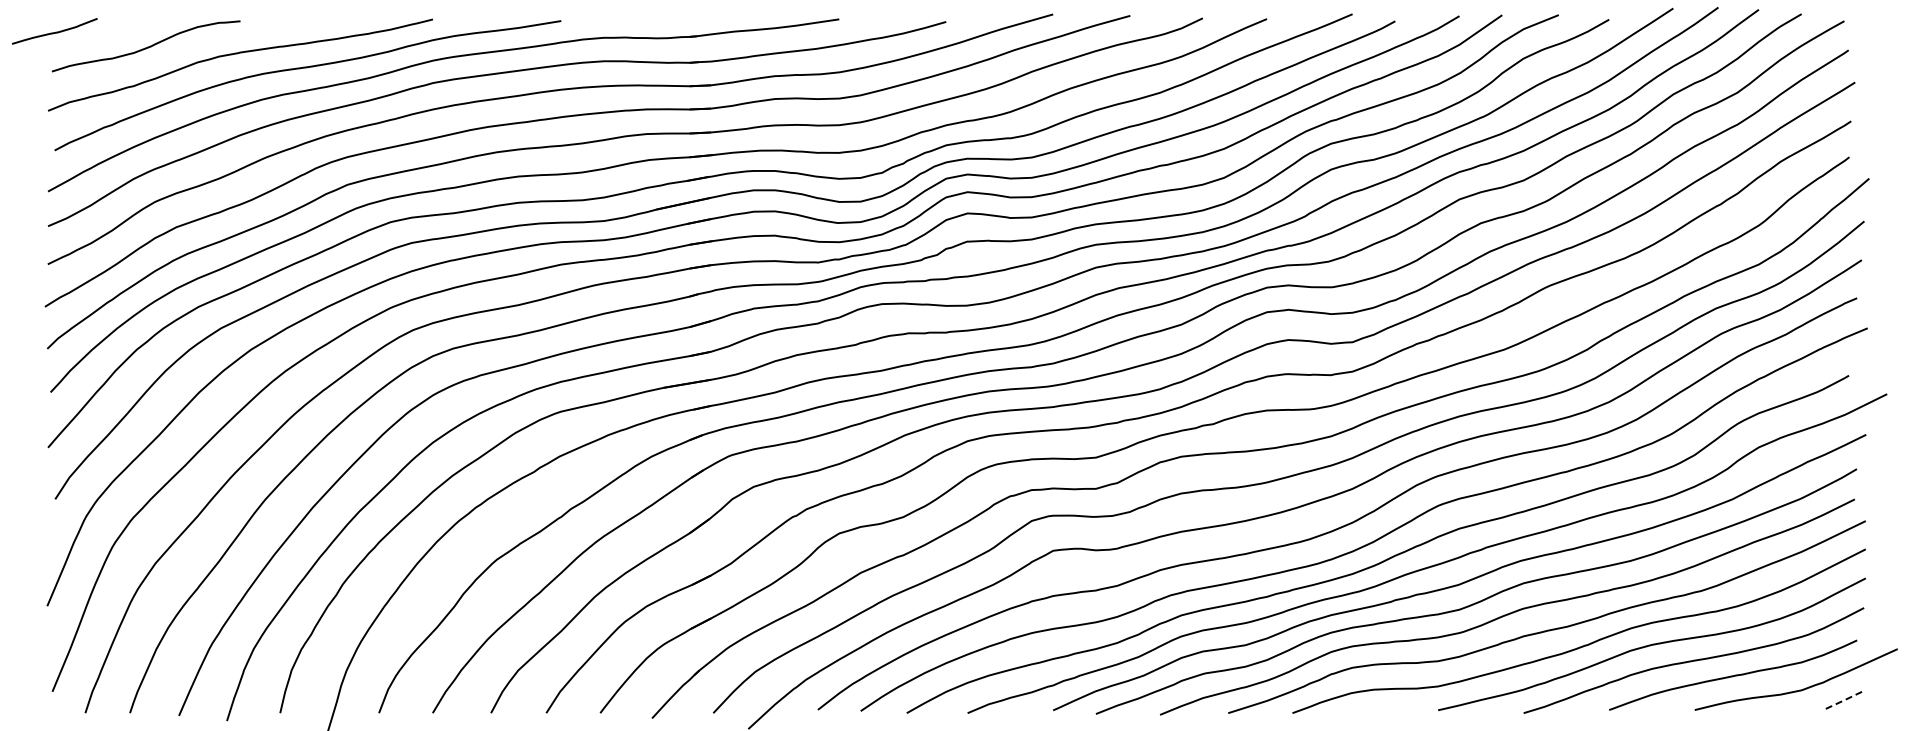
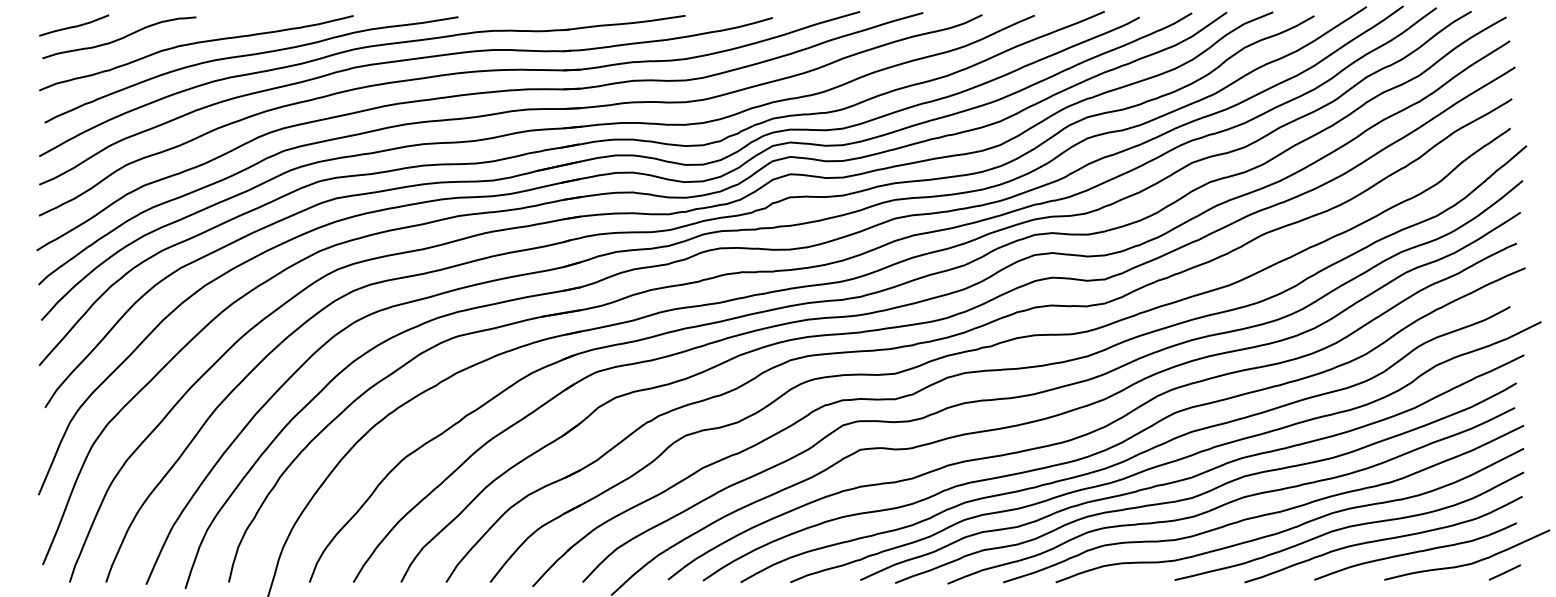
curve: (55, 31) -> (74, 25), moved
line: (1842, 701) -> (1504, 572), dashed -> solid

